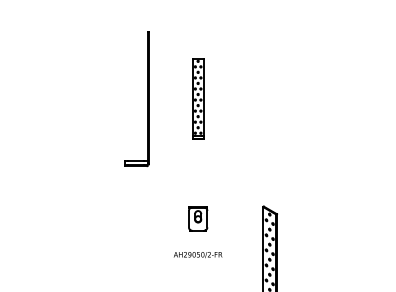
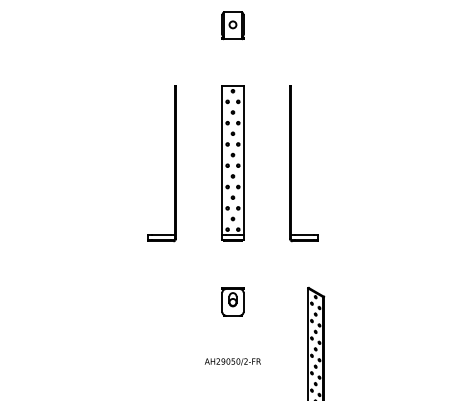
part: (197, 98) -> (232, 163), size x1.67
part: (248, 98) -> (291, 163), added
text: (197, 254) -> (232, 361), moved

